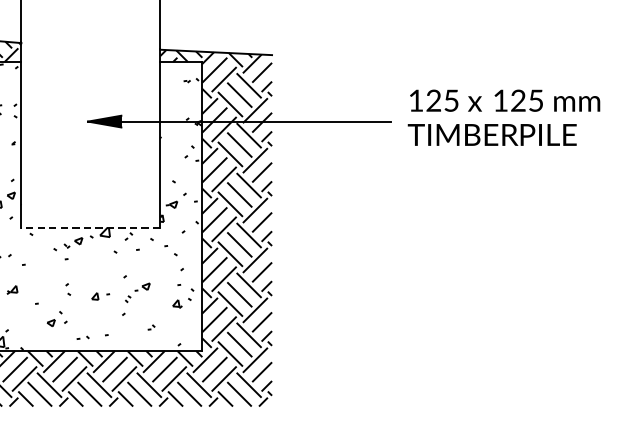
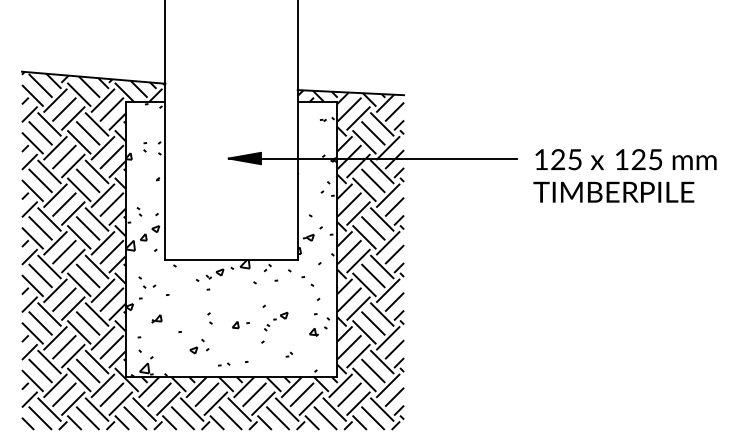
text: (503, 117) -> (624, 175), moved
line: (90, 227) -> (231, 259), dashed -> solid

